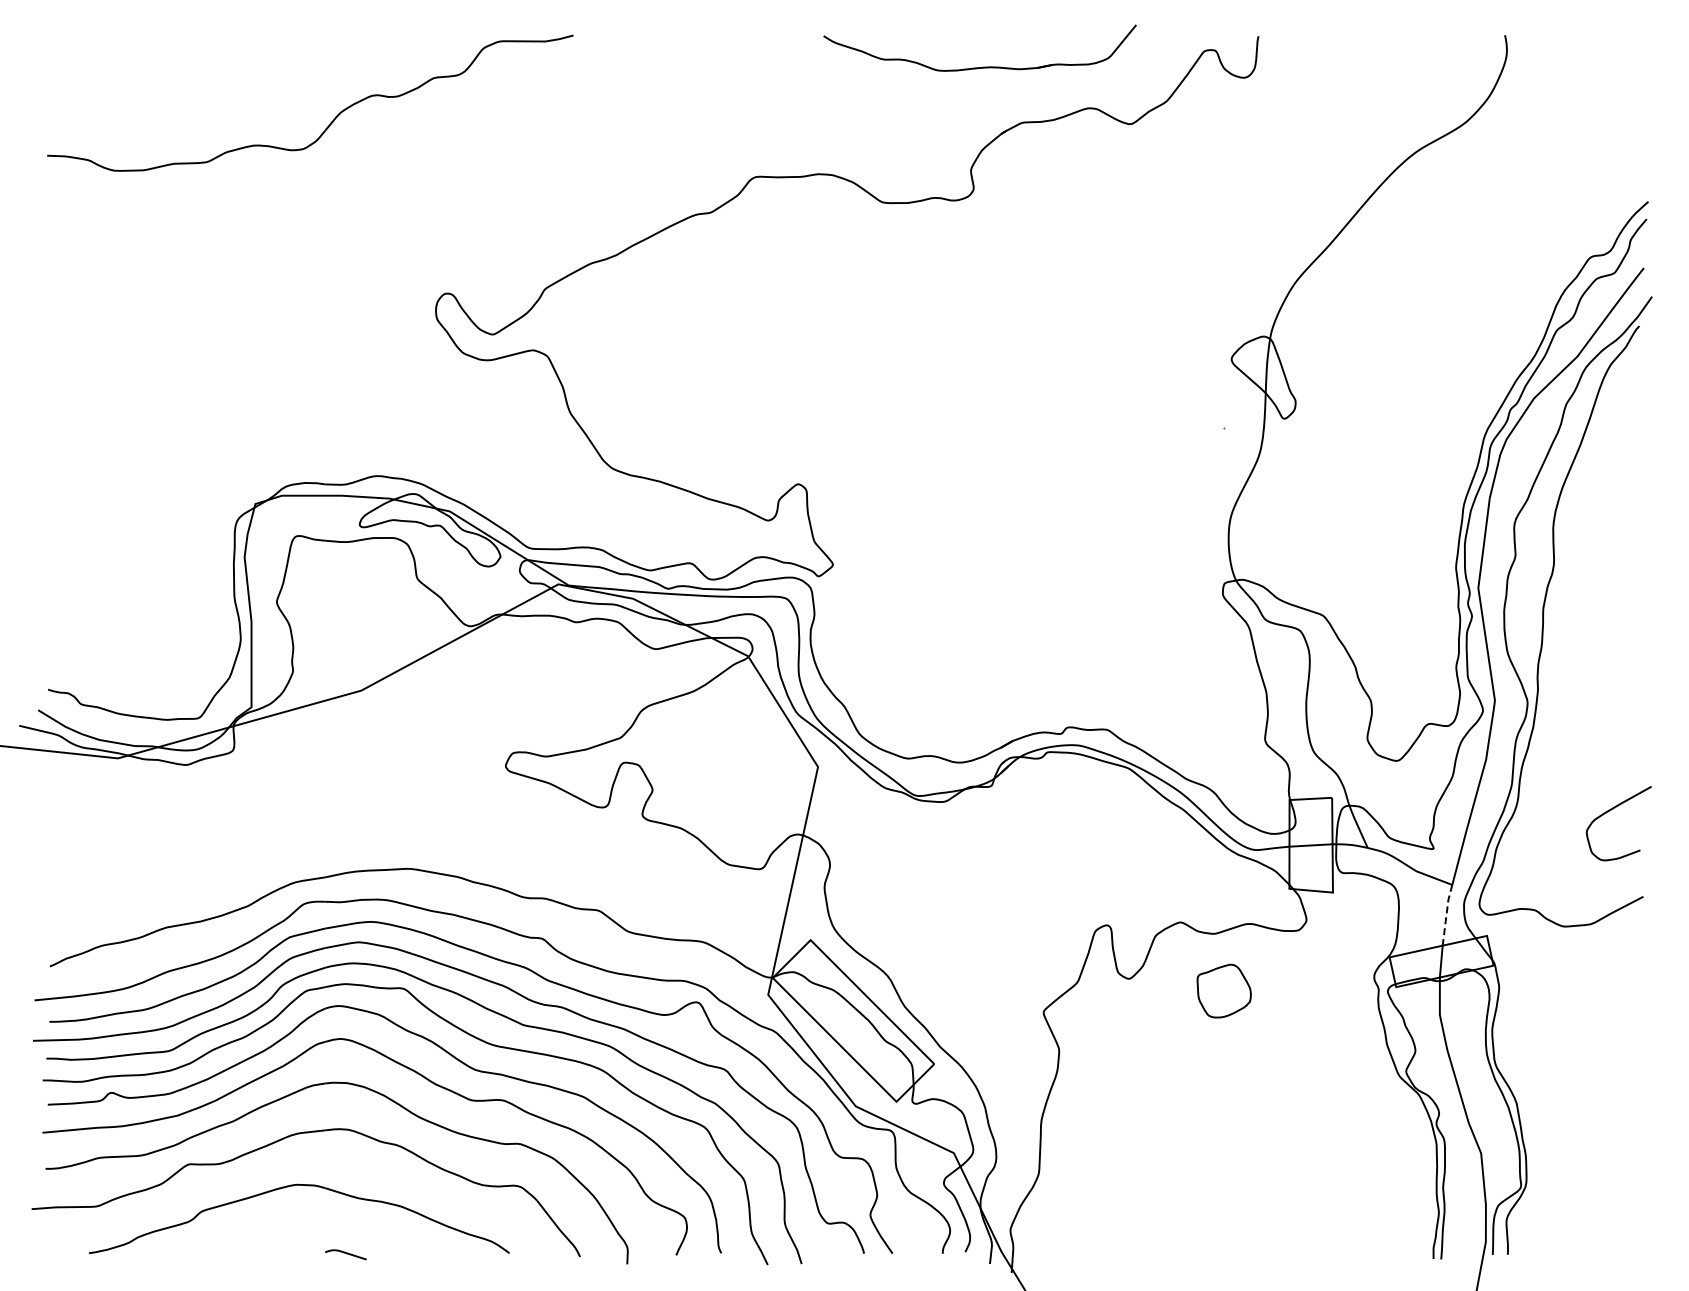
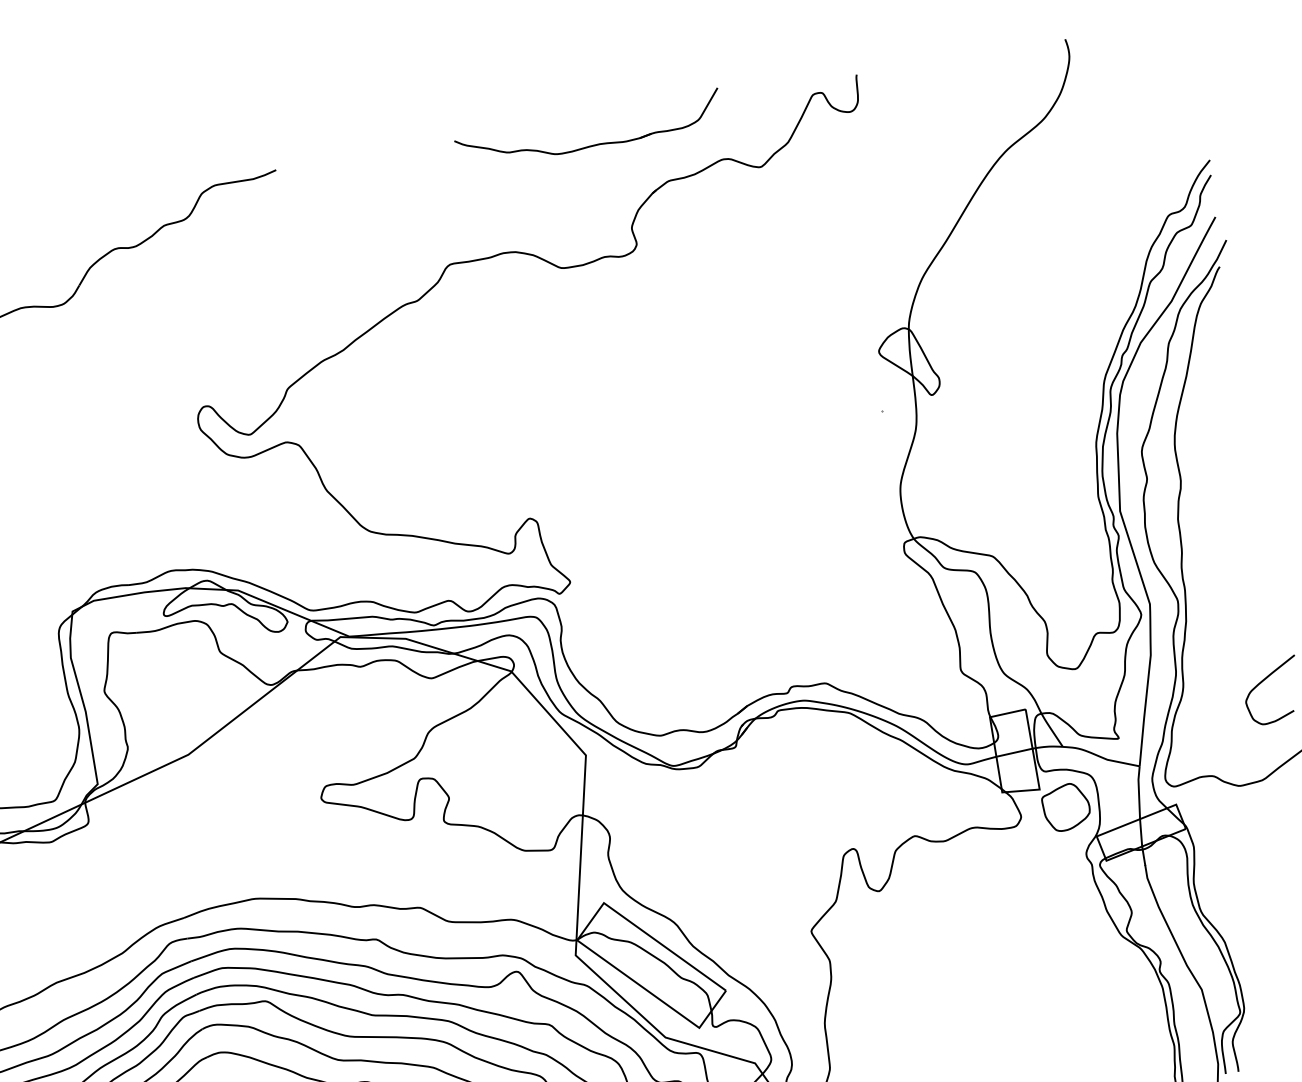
part: (982, 66) -> (593, 144), moved
line: (1446, 914) -> (1138, 792), dashed -> solid
part: (1223, 990) -> (1065, 806), moved

